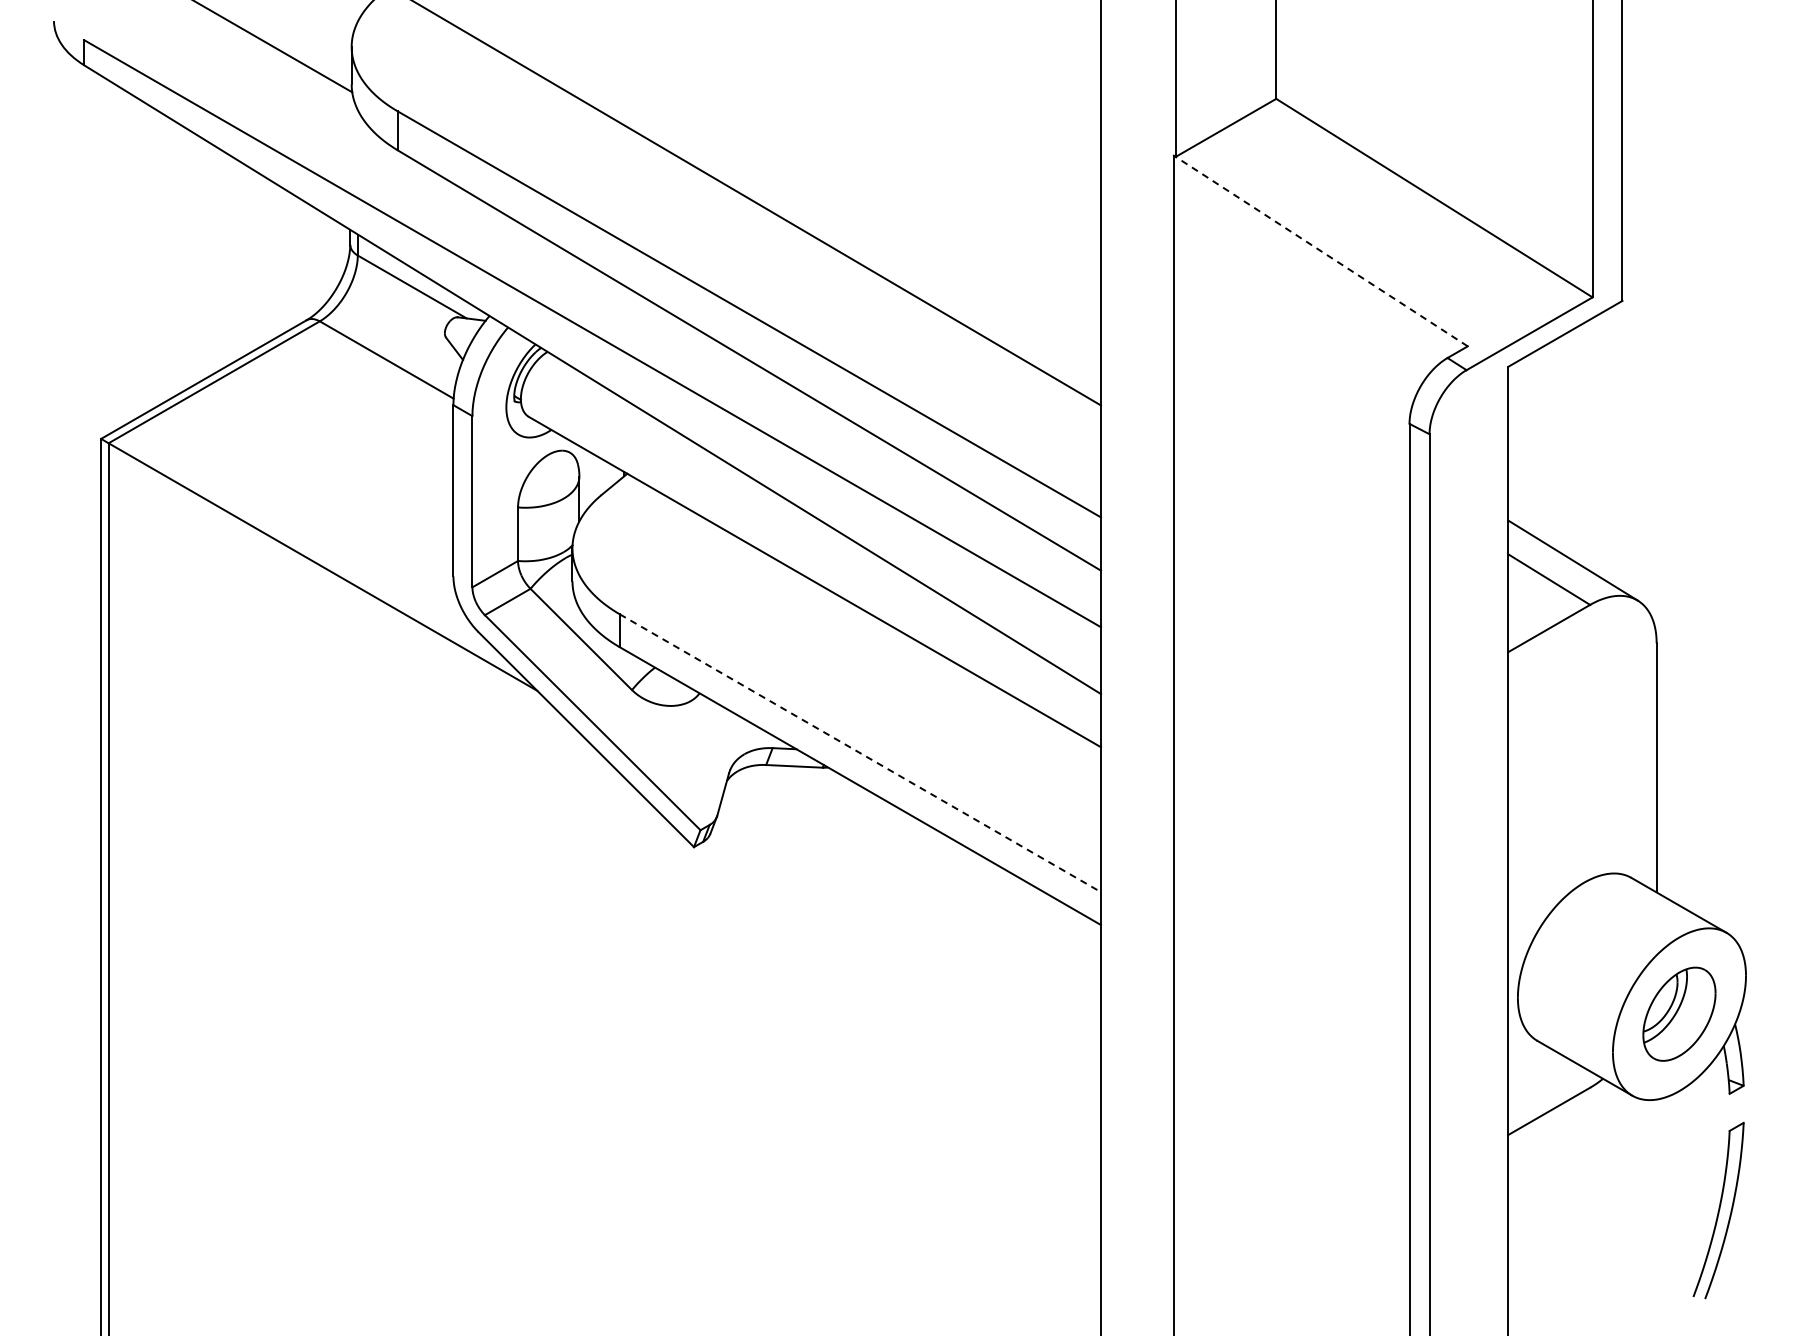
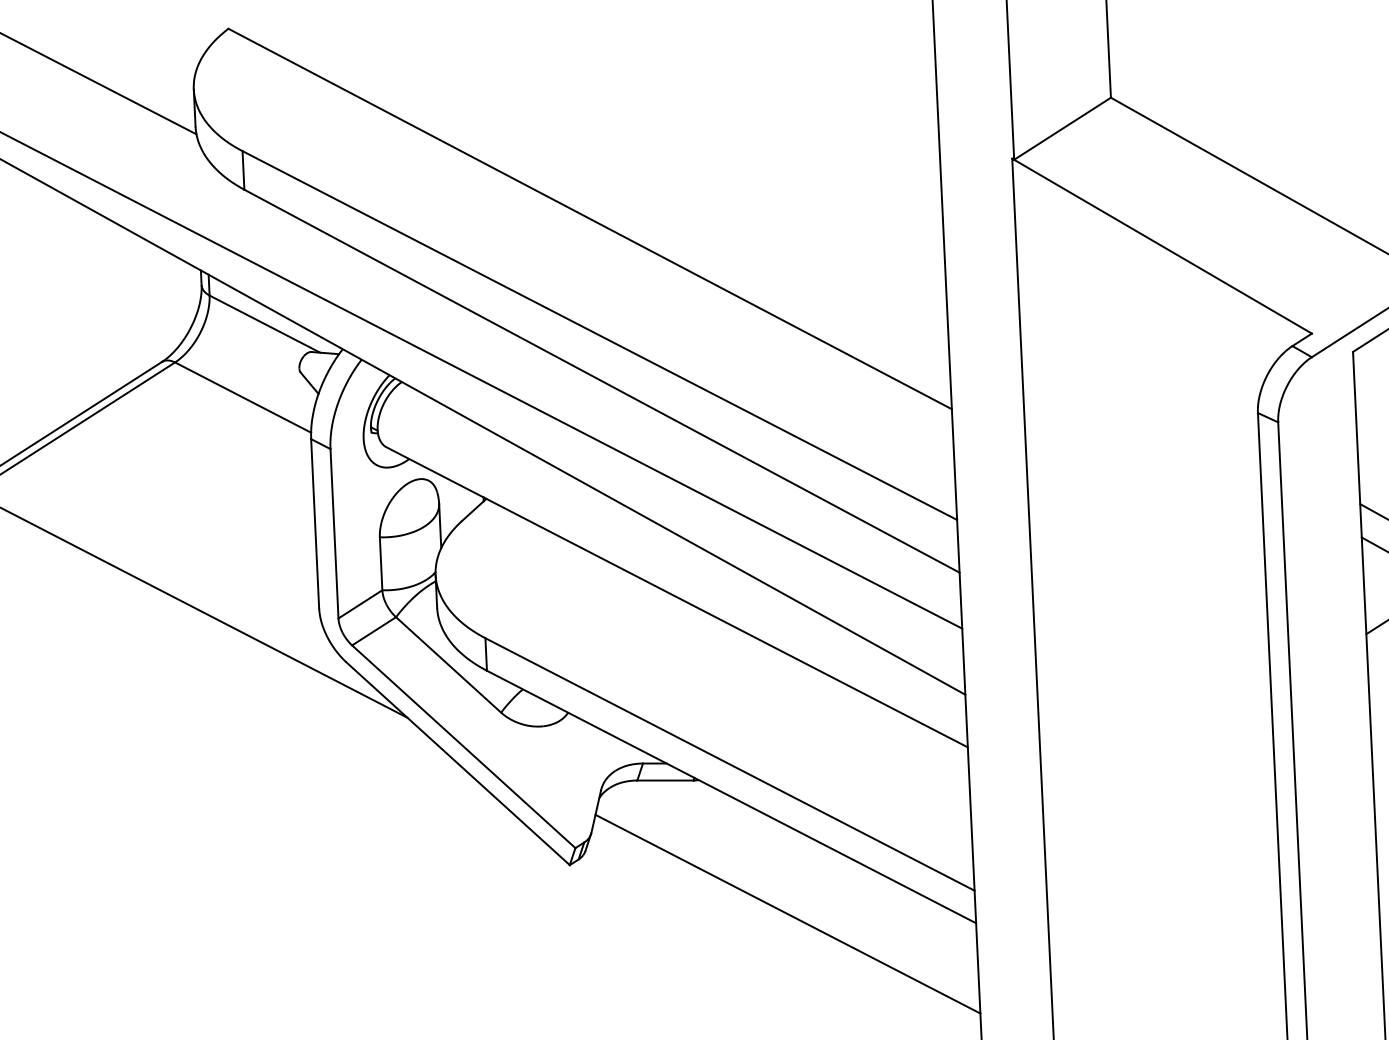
line: (1321, 251) -> (1162, 246), dashed -> solid
line: (860, 753) -> (730, 764), dashed -> solid
line: (911, 906) -> (787, 913), added

